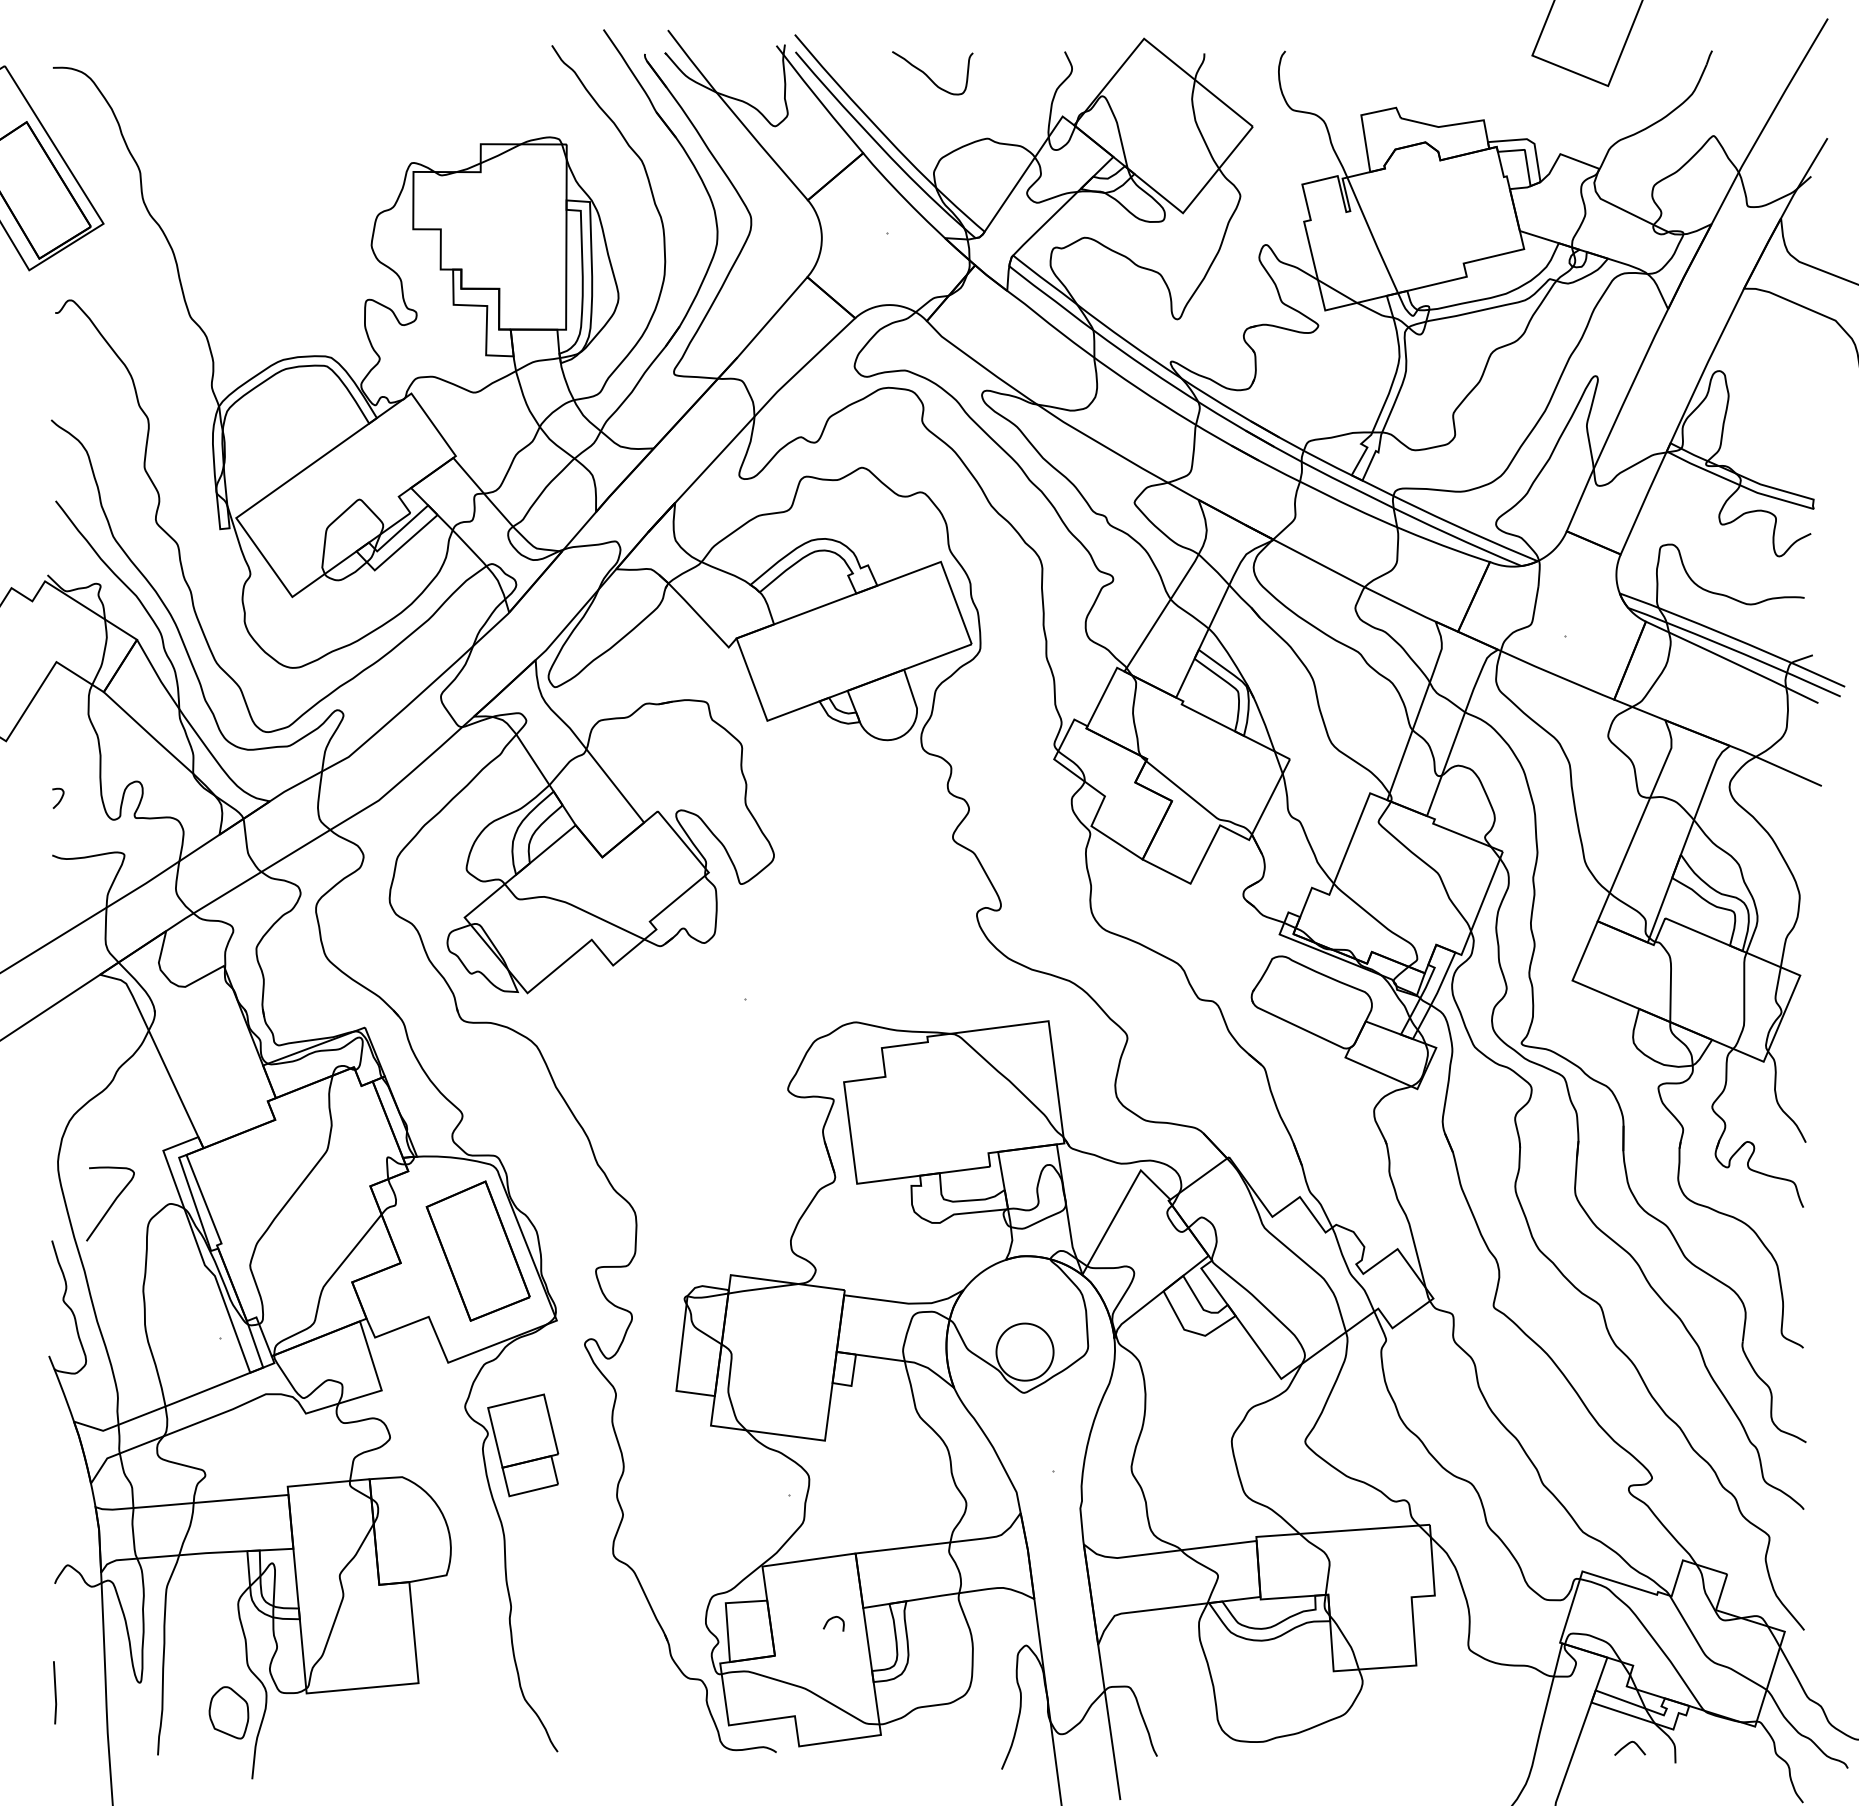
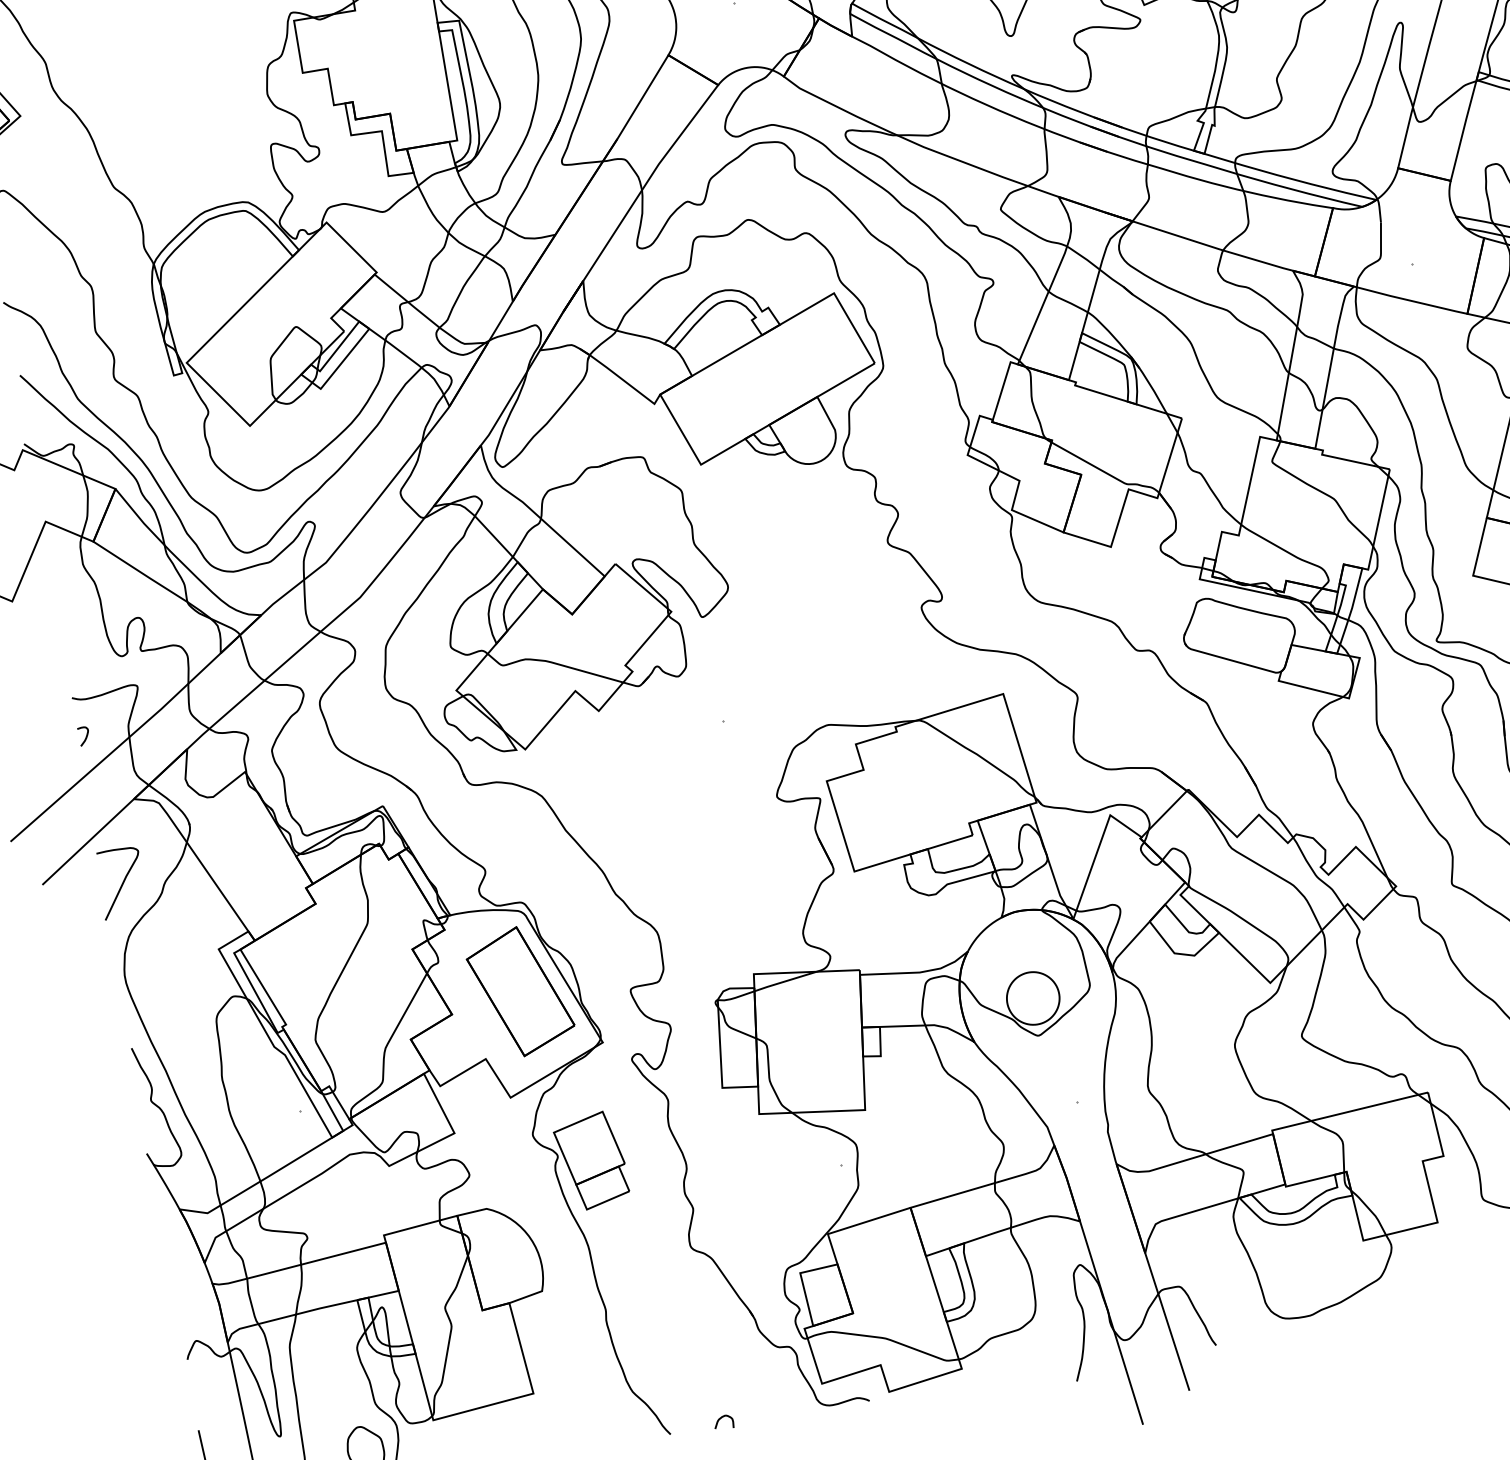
curve: (60, 798) -> (86, 736), moved
curve: (111, 1203) -> (122, 882), moved
curve: (830, 1620) -> (720, 1419), moved

